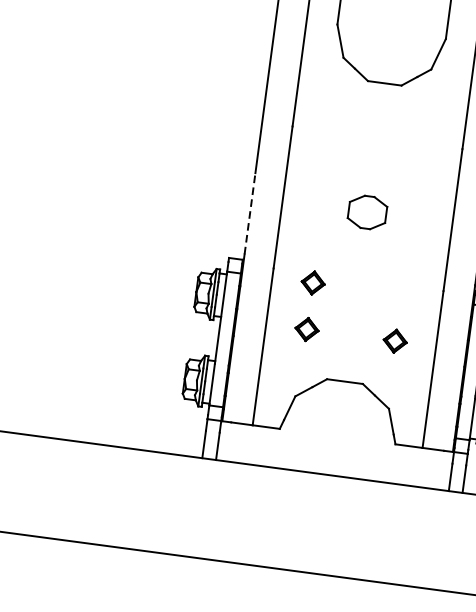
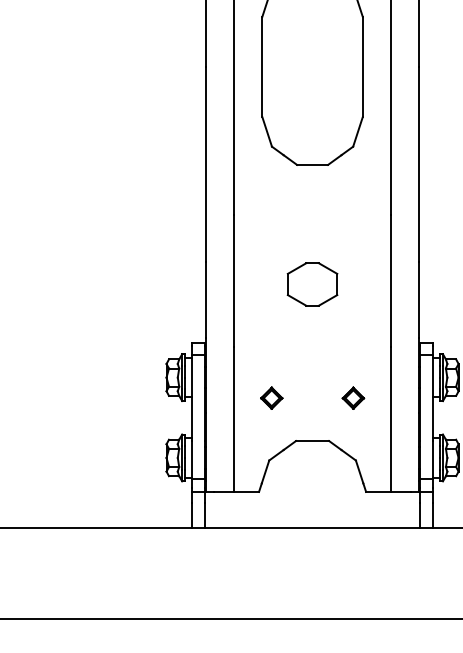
part: (367, 212) -> (312, 284), size x1.43
line: (249, 213) -> (205, 299), dashed -> solid
part: (313, 282) -> (271, 354), removed

